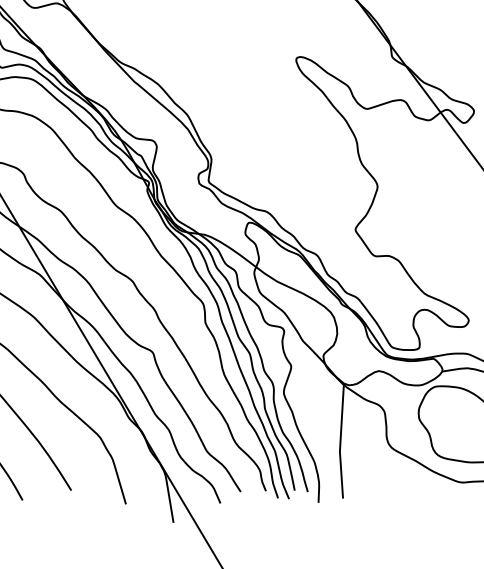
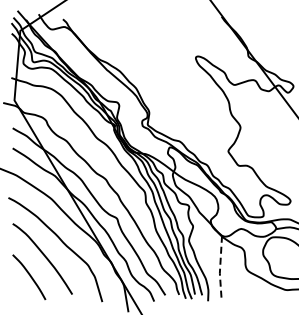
line: (341, 443) -> (220, 268), solid -> dashed

